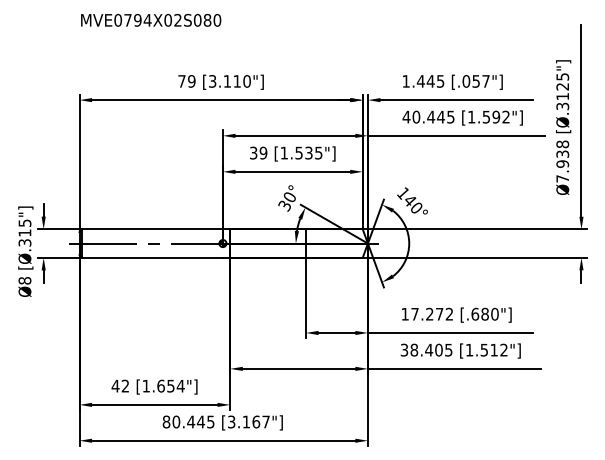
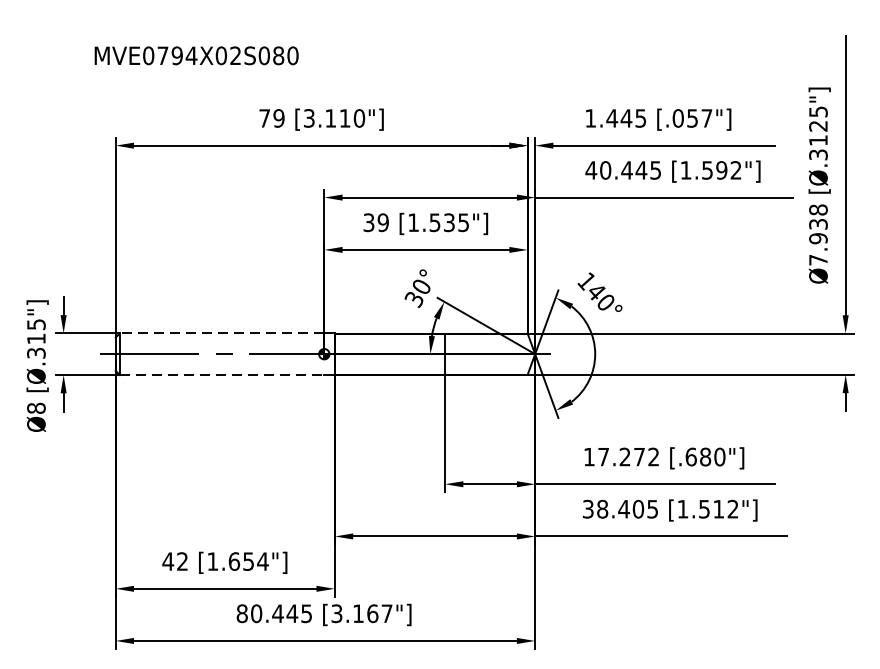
text: (151, 20) -> (197, 56), moved
line: (152, 229) -> (221, 333), solid -> dashed
line: (153, 257) -> (223, 374), solid -> dashed

